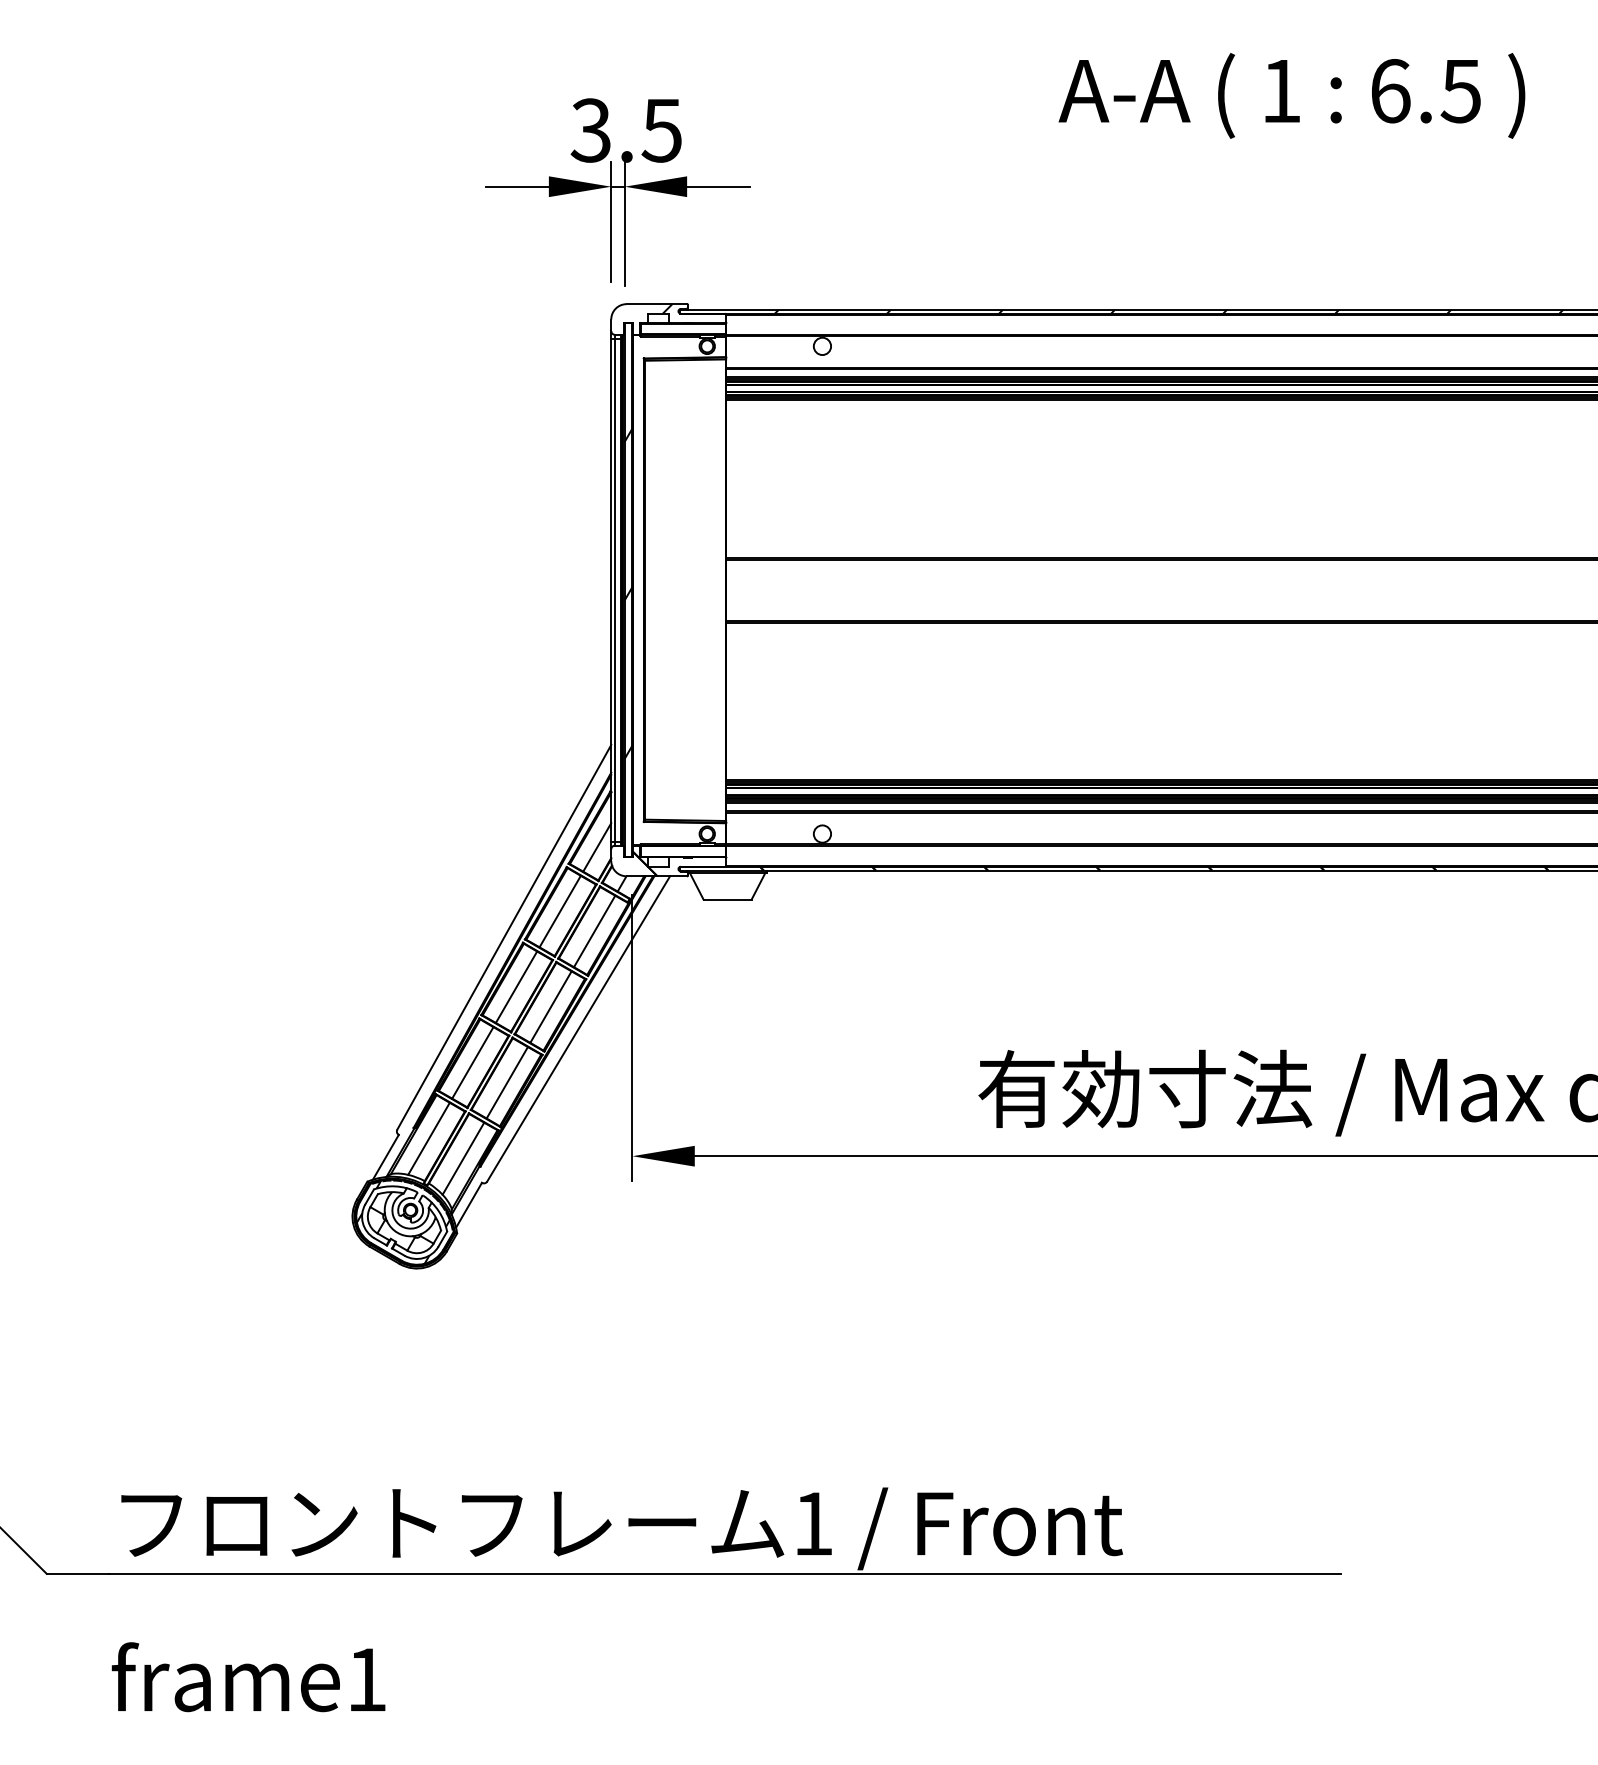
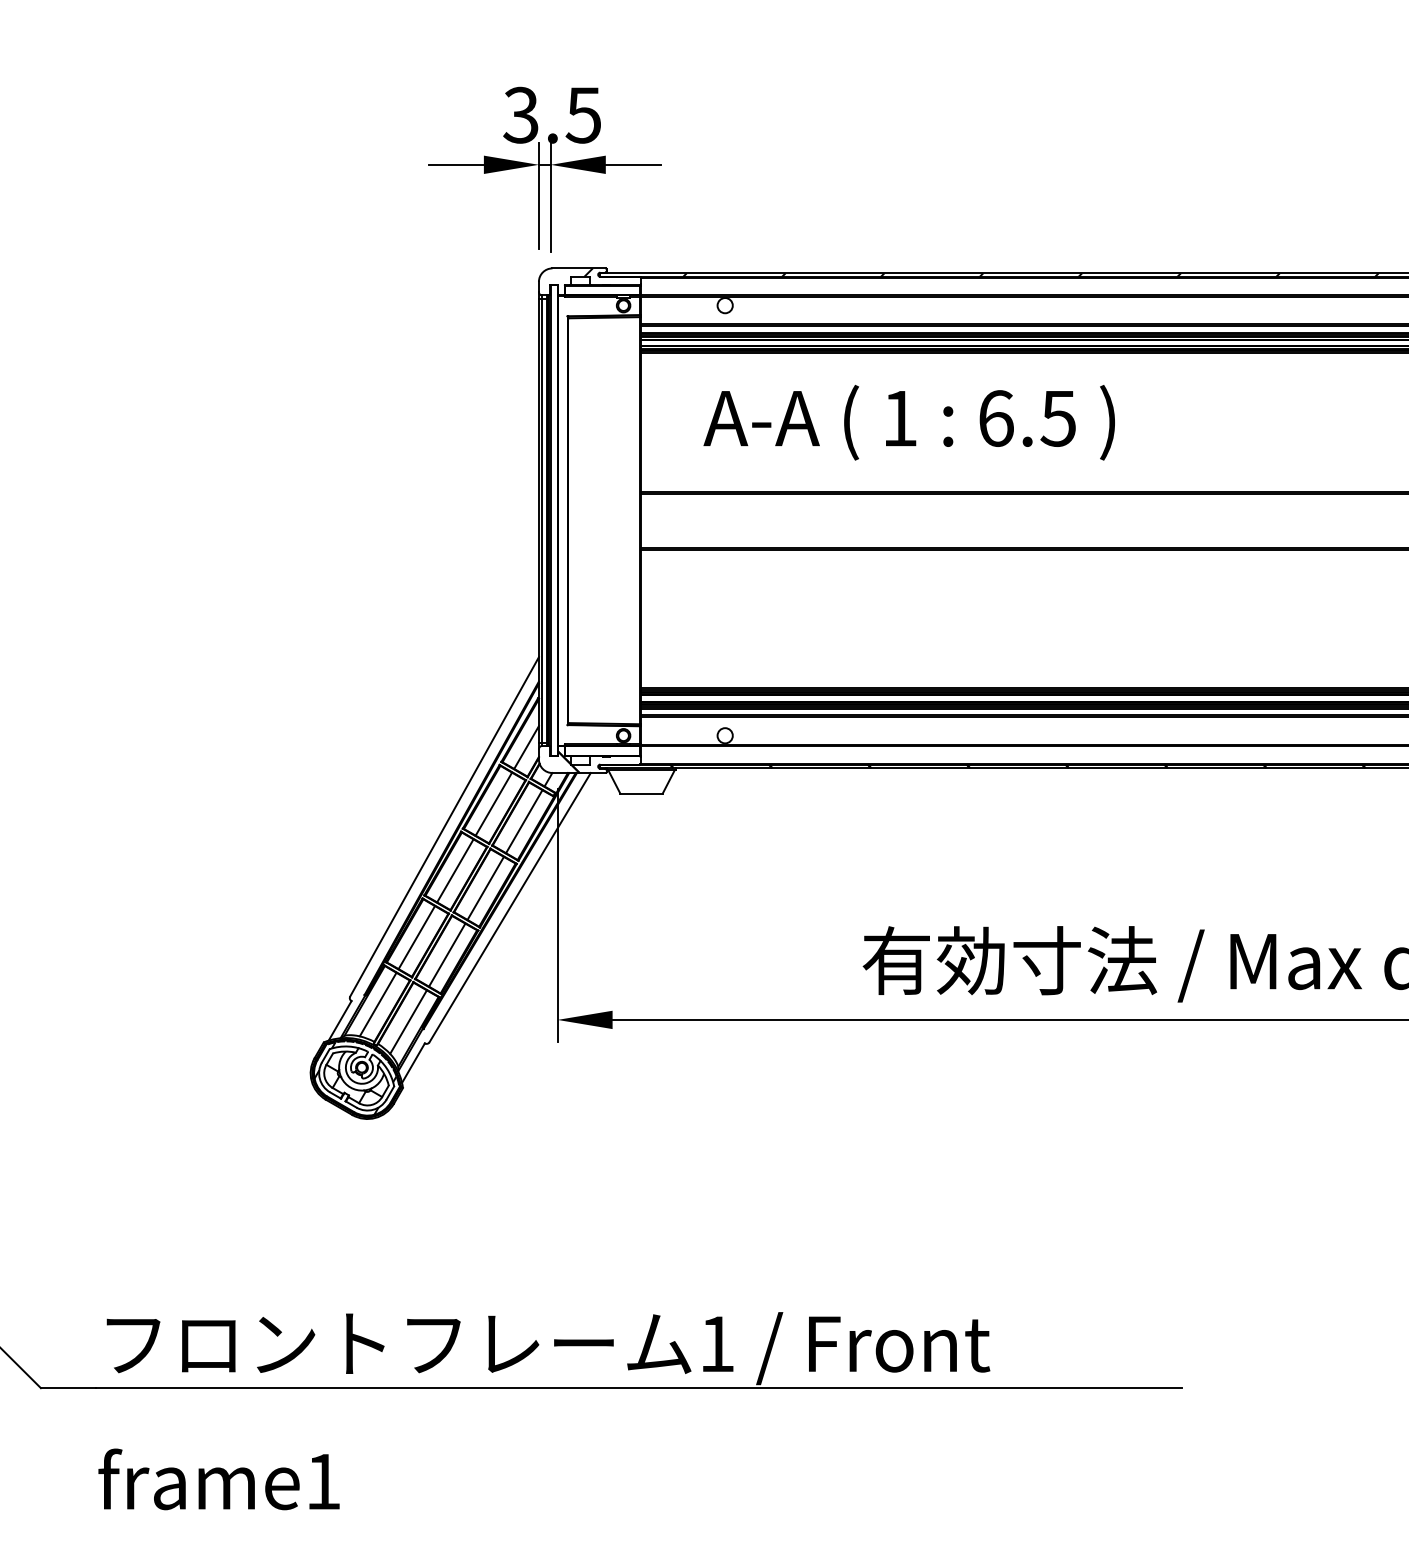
text: (1291, 95) -> (908, 422), moved
hatch: (627, 593) -> (553, 523), removed

